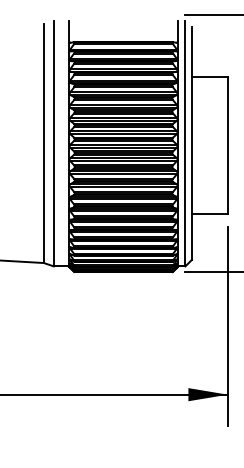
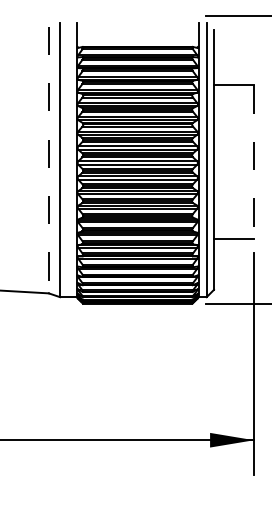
line: (43, 144) -> (48, 161), solid -> dashed
line: (227, 145) -> (253, 162), solid -> dashed

